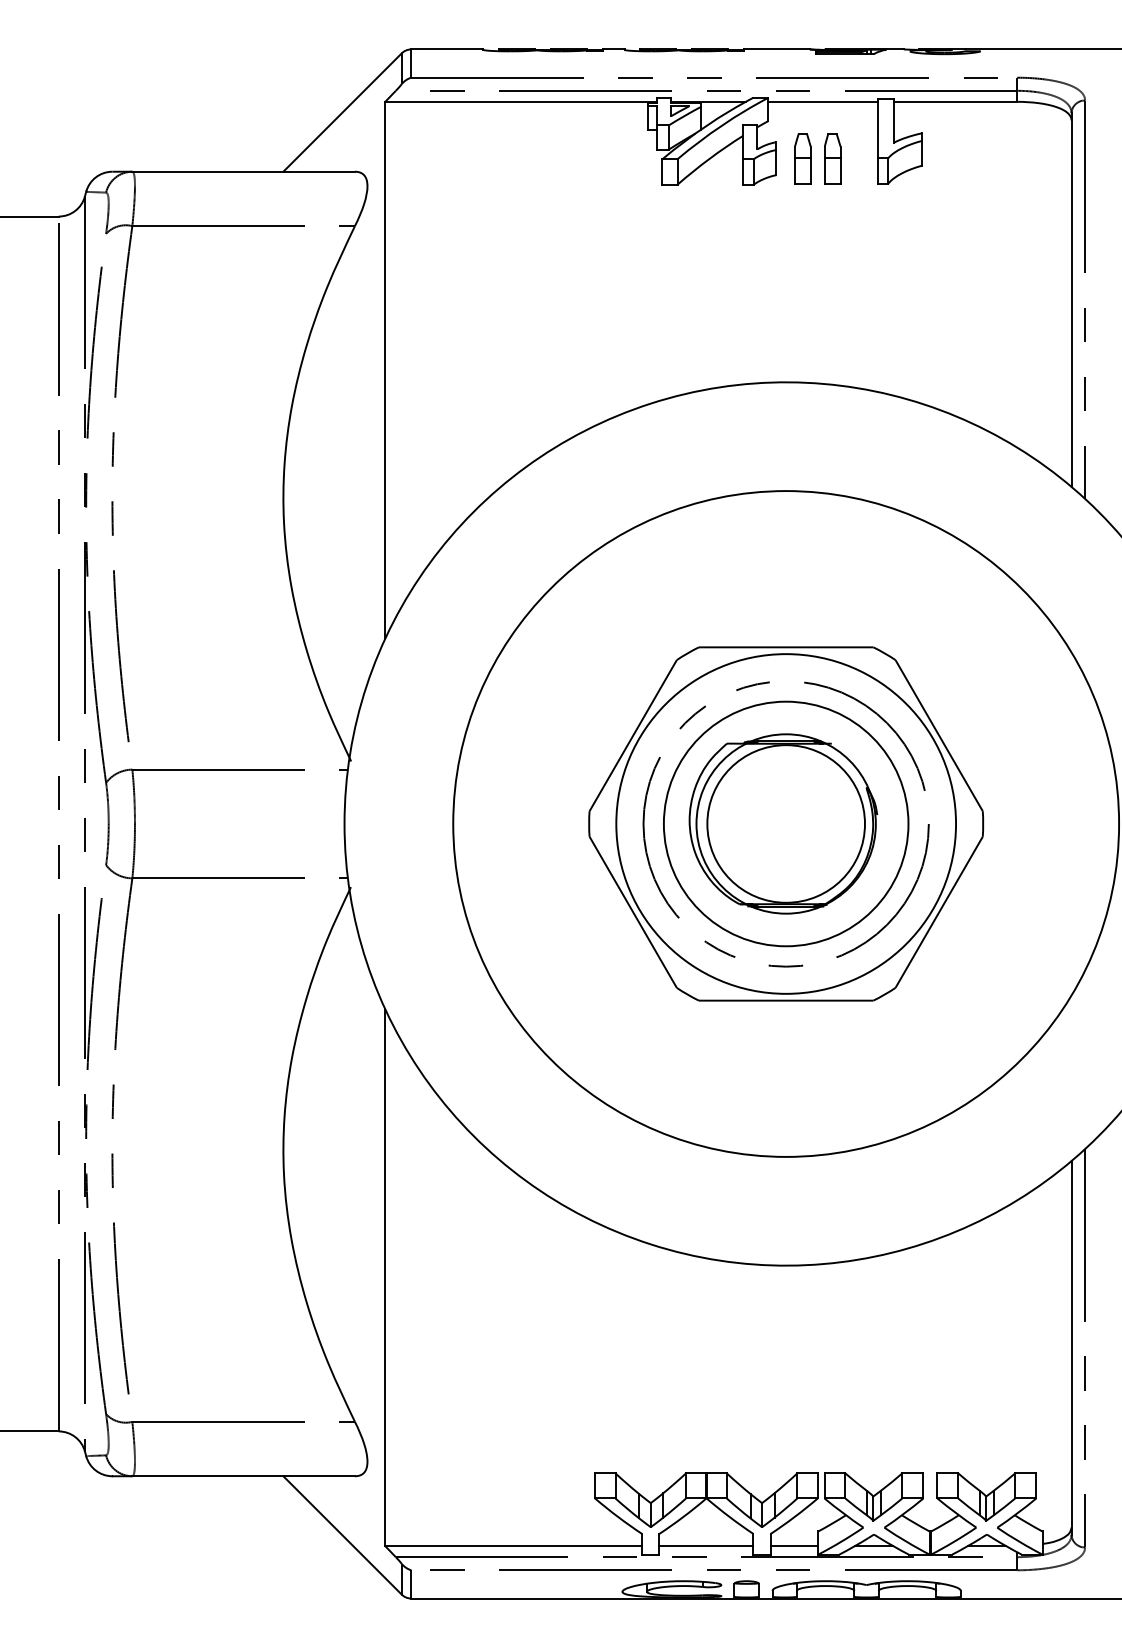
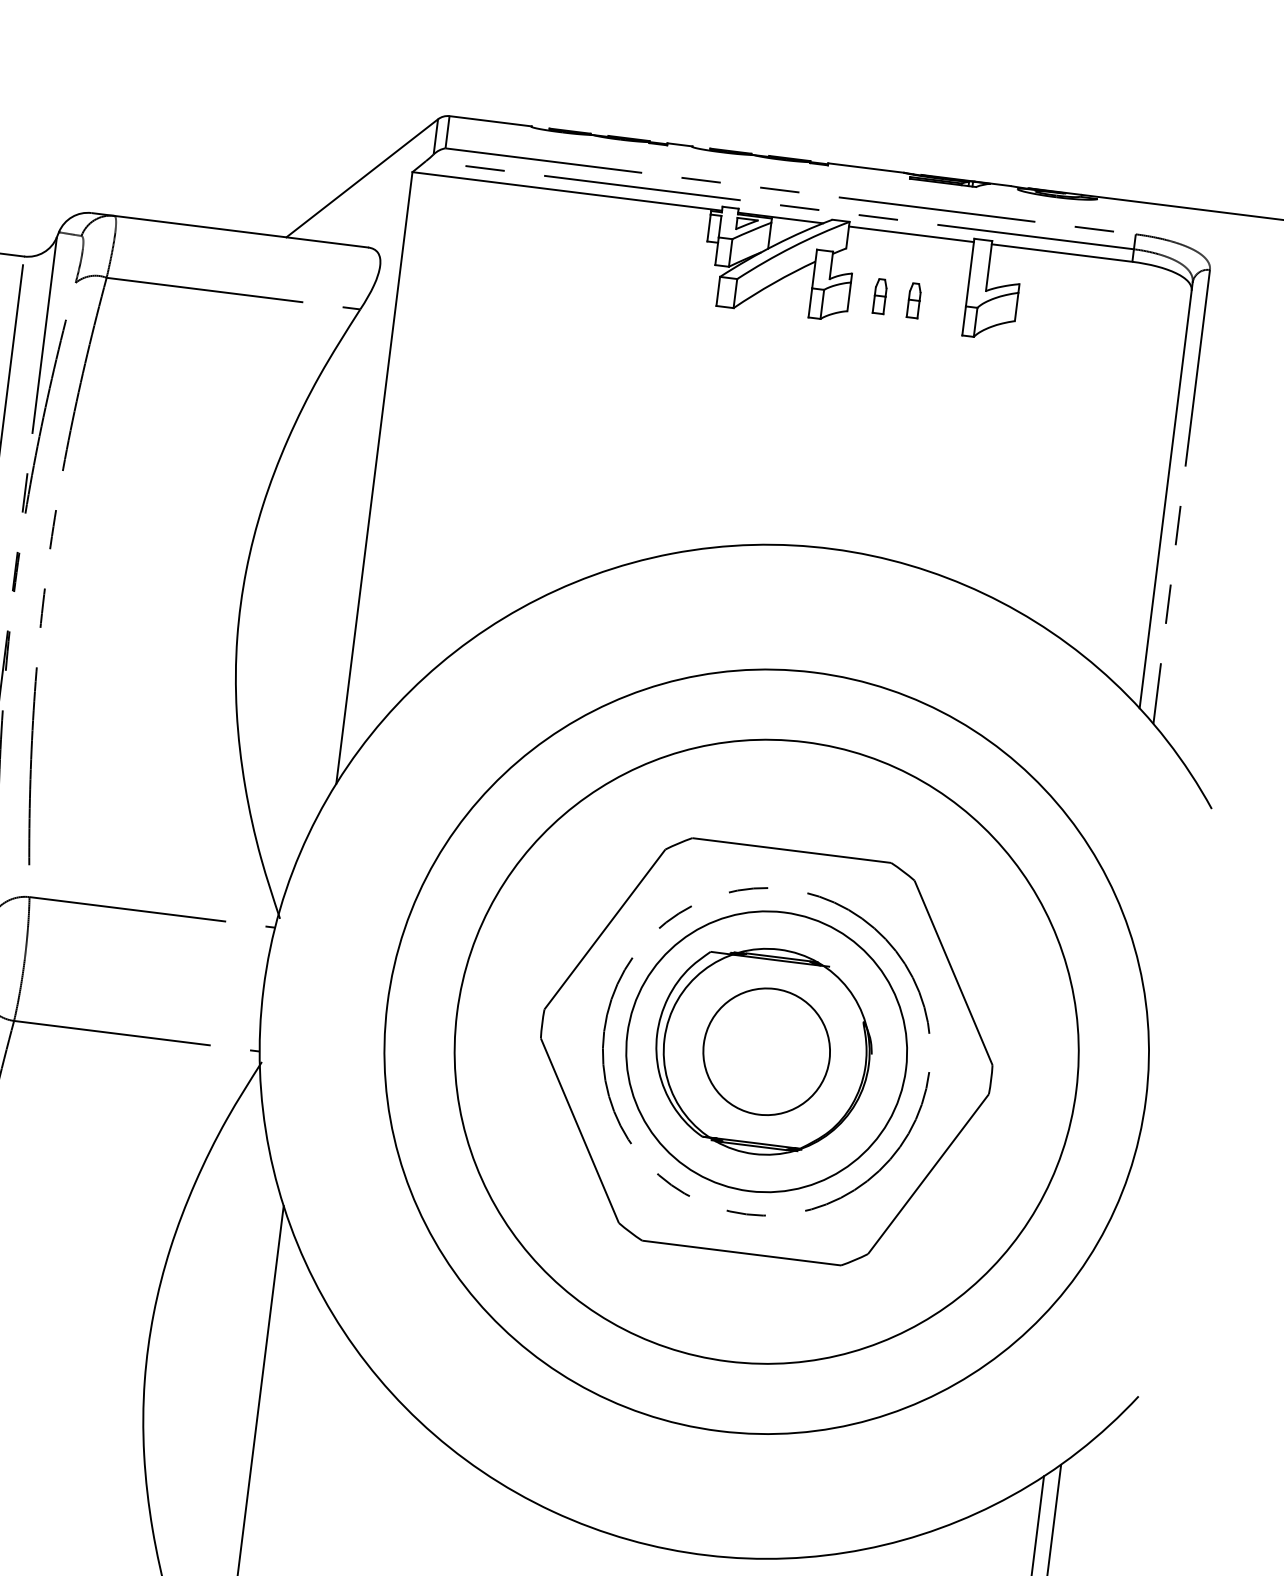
part: (802, 158) -> (879, 295), size x0.6
part: (832, 158) -> (913, 300), size x0.6
circle: (785, 823) -> (766, 1051), size x0.7
circle: (786, 823) -> (767, 1051), size x1.6

